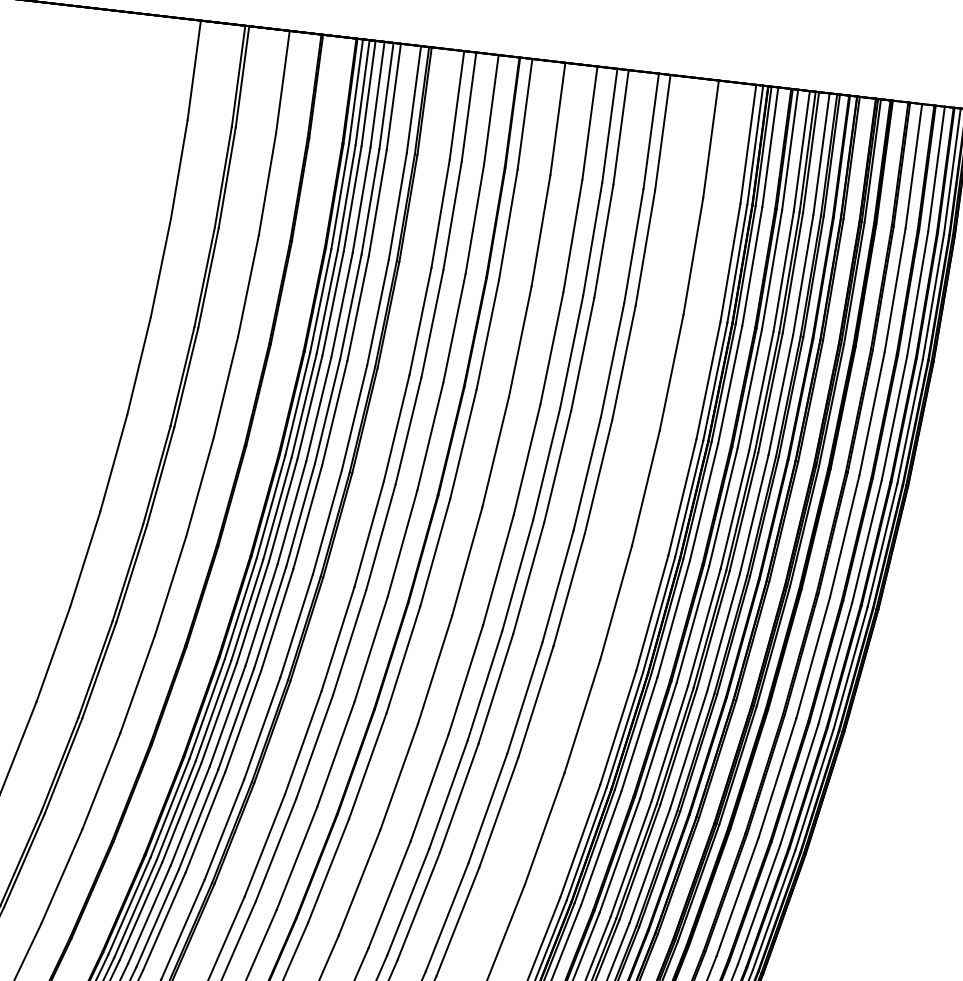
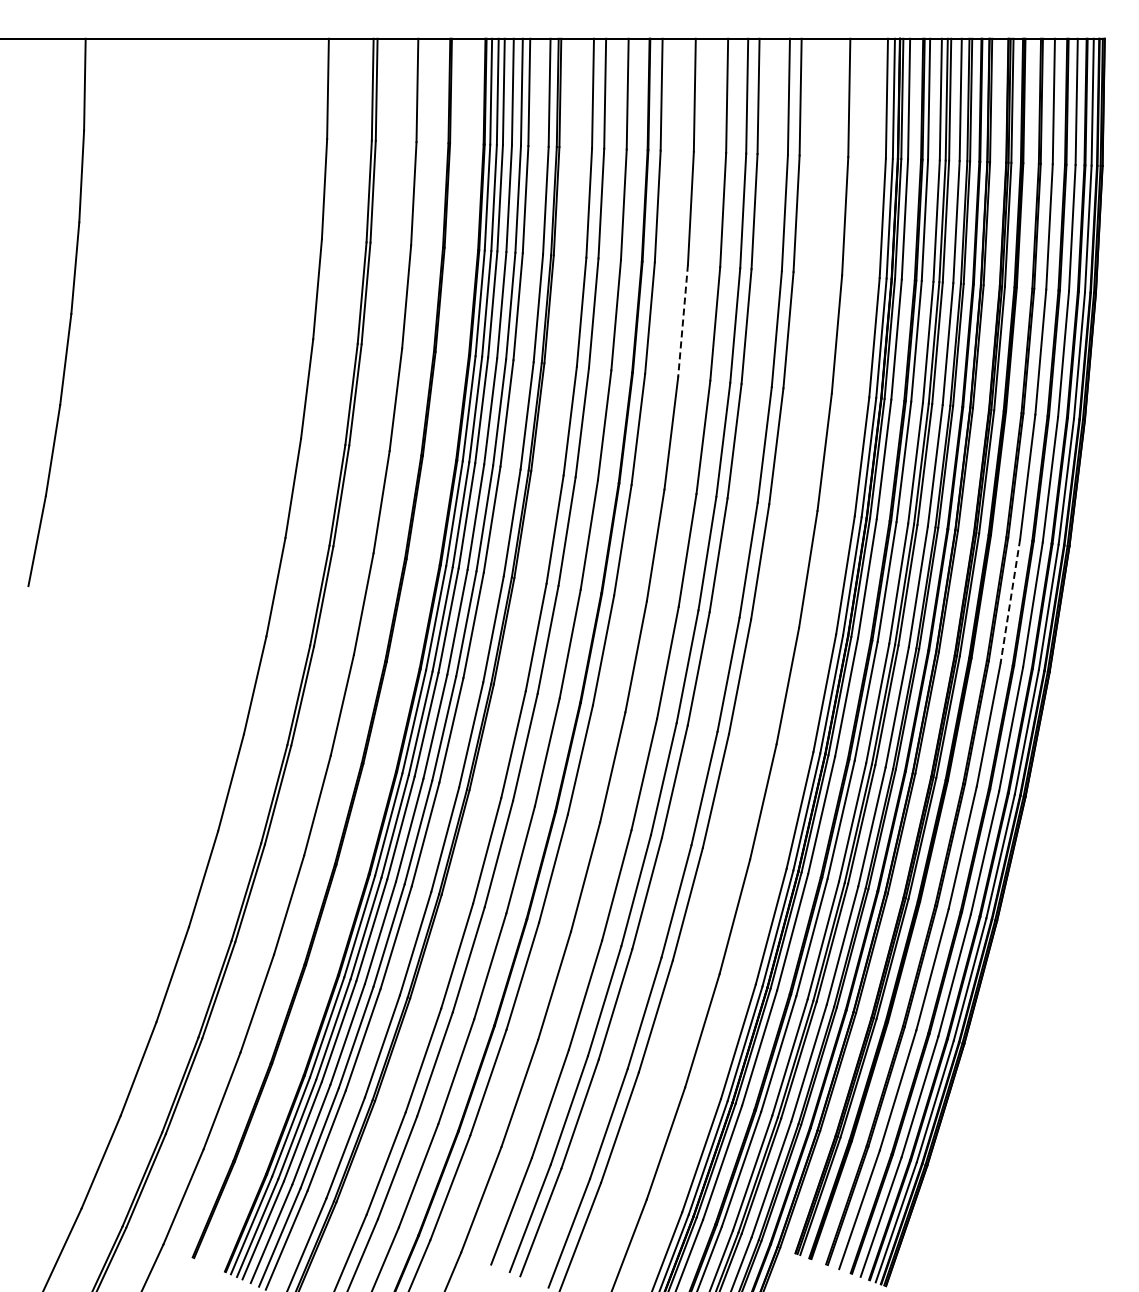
line: (520, 342) -> (683, 321), solid -> dashed
line: (813, 657) -> (1010, 601), solid -> dashed

